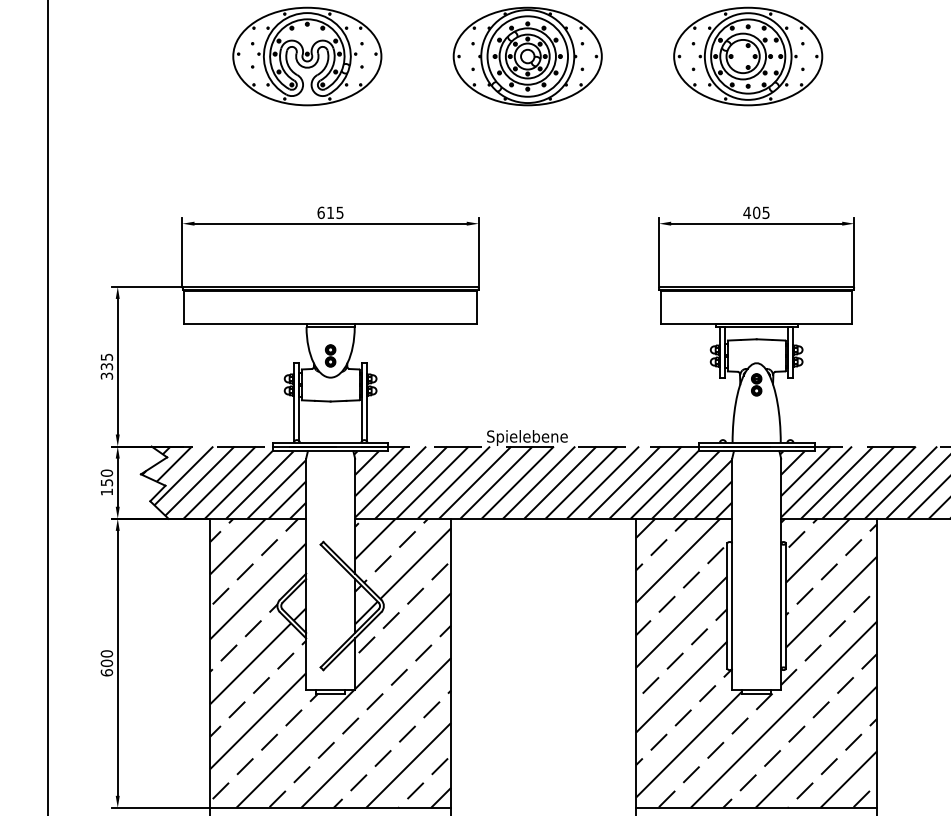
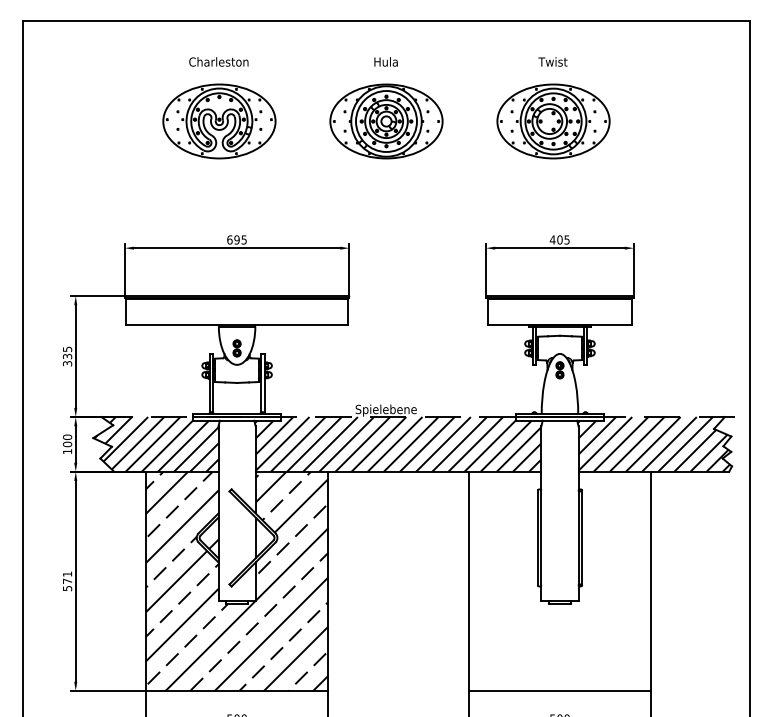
text: (329, 212) -> (236, 239), 615 -> 695
text: (106, 482) -> (67, 444), 150 -> 100
hatch: (365, 604) -> (263, 536), removed
hatch: (756, 662) -> (559, 580), removed
text: (106, 663) -> (67, 581), 600 -> 571

